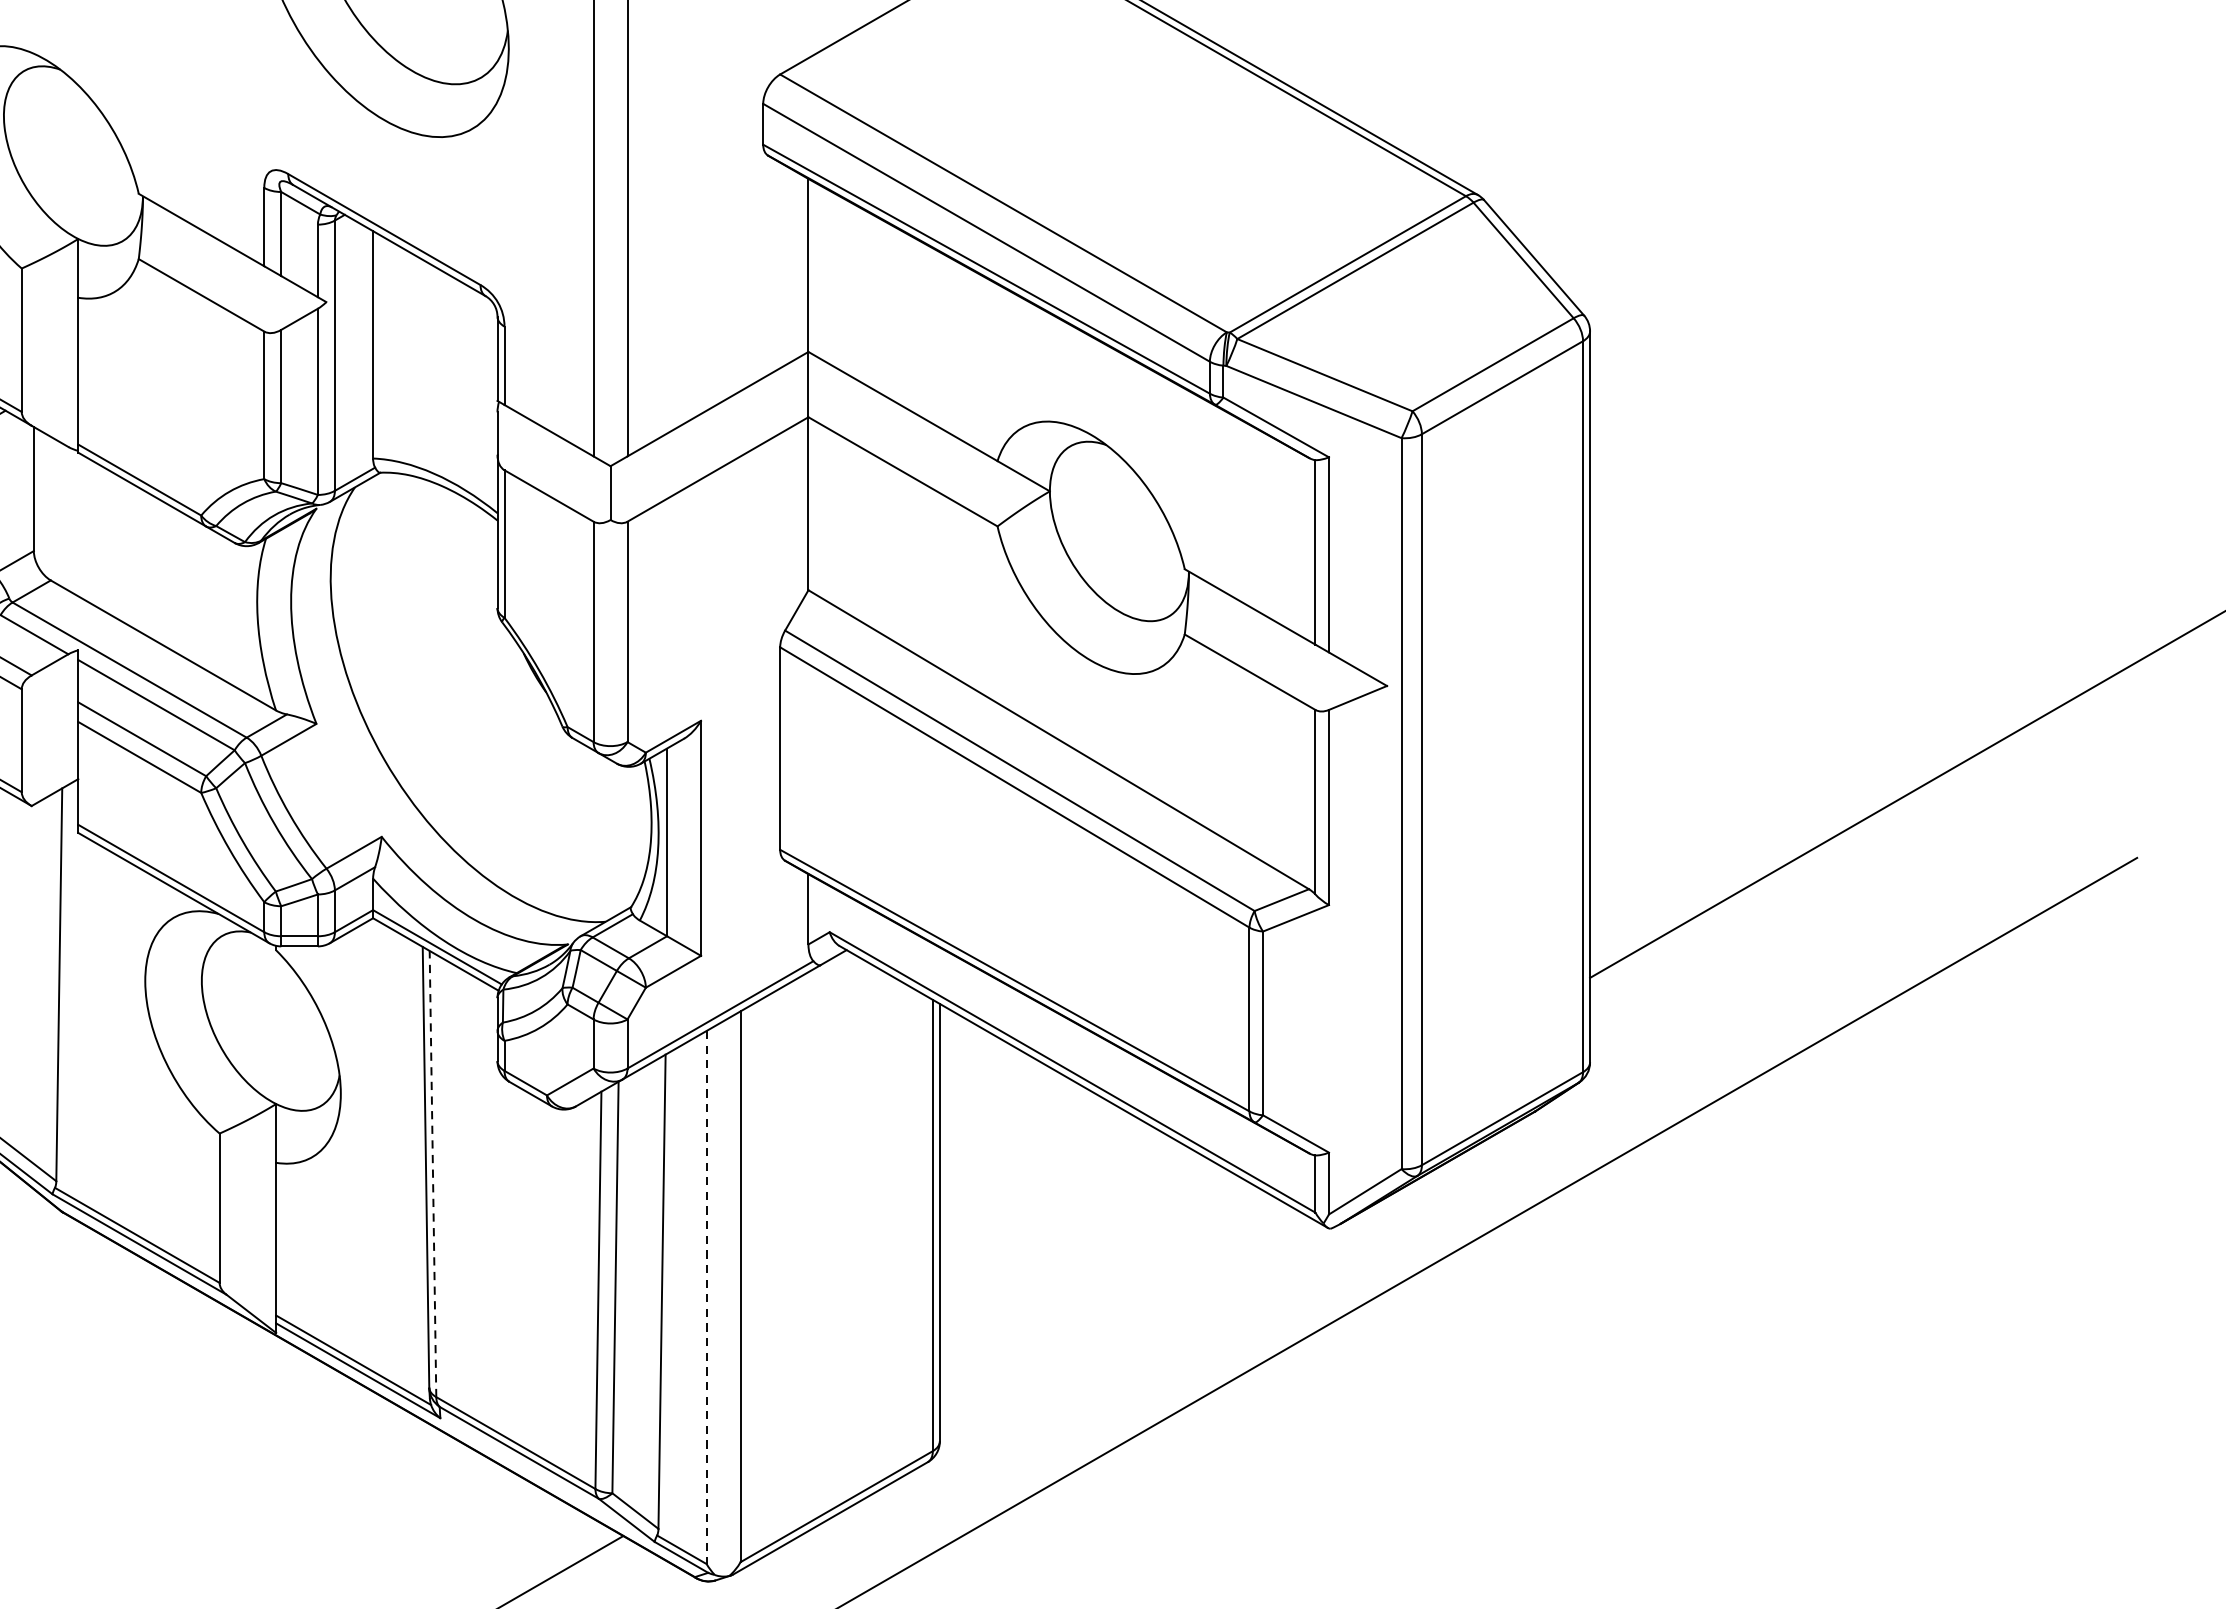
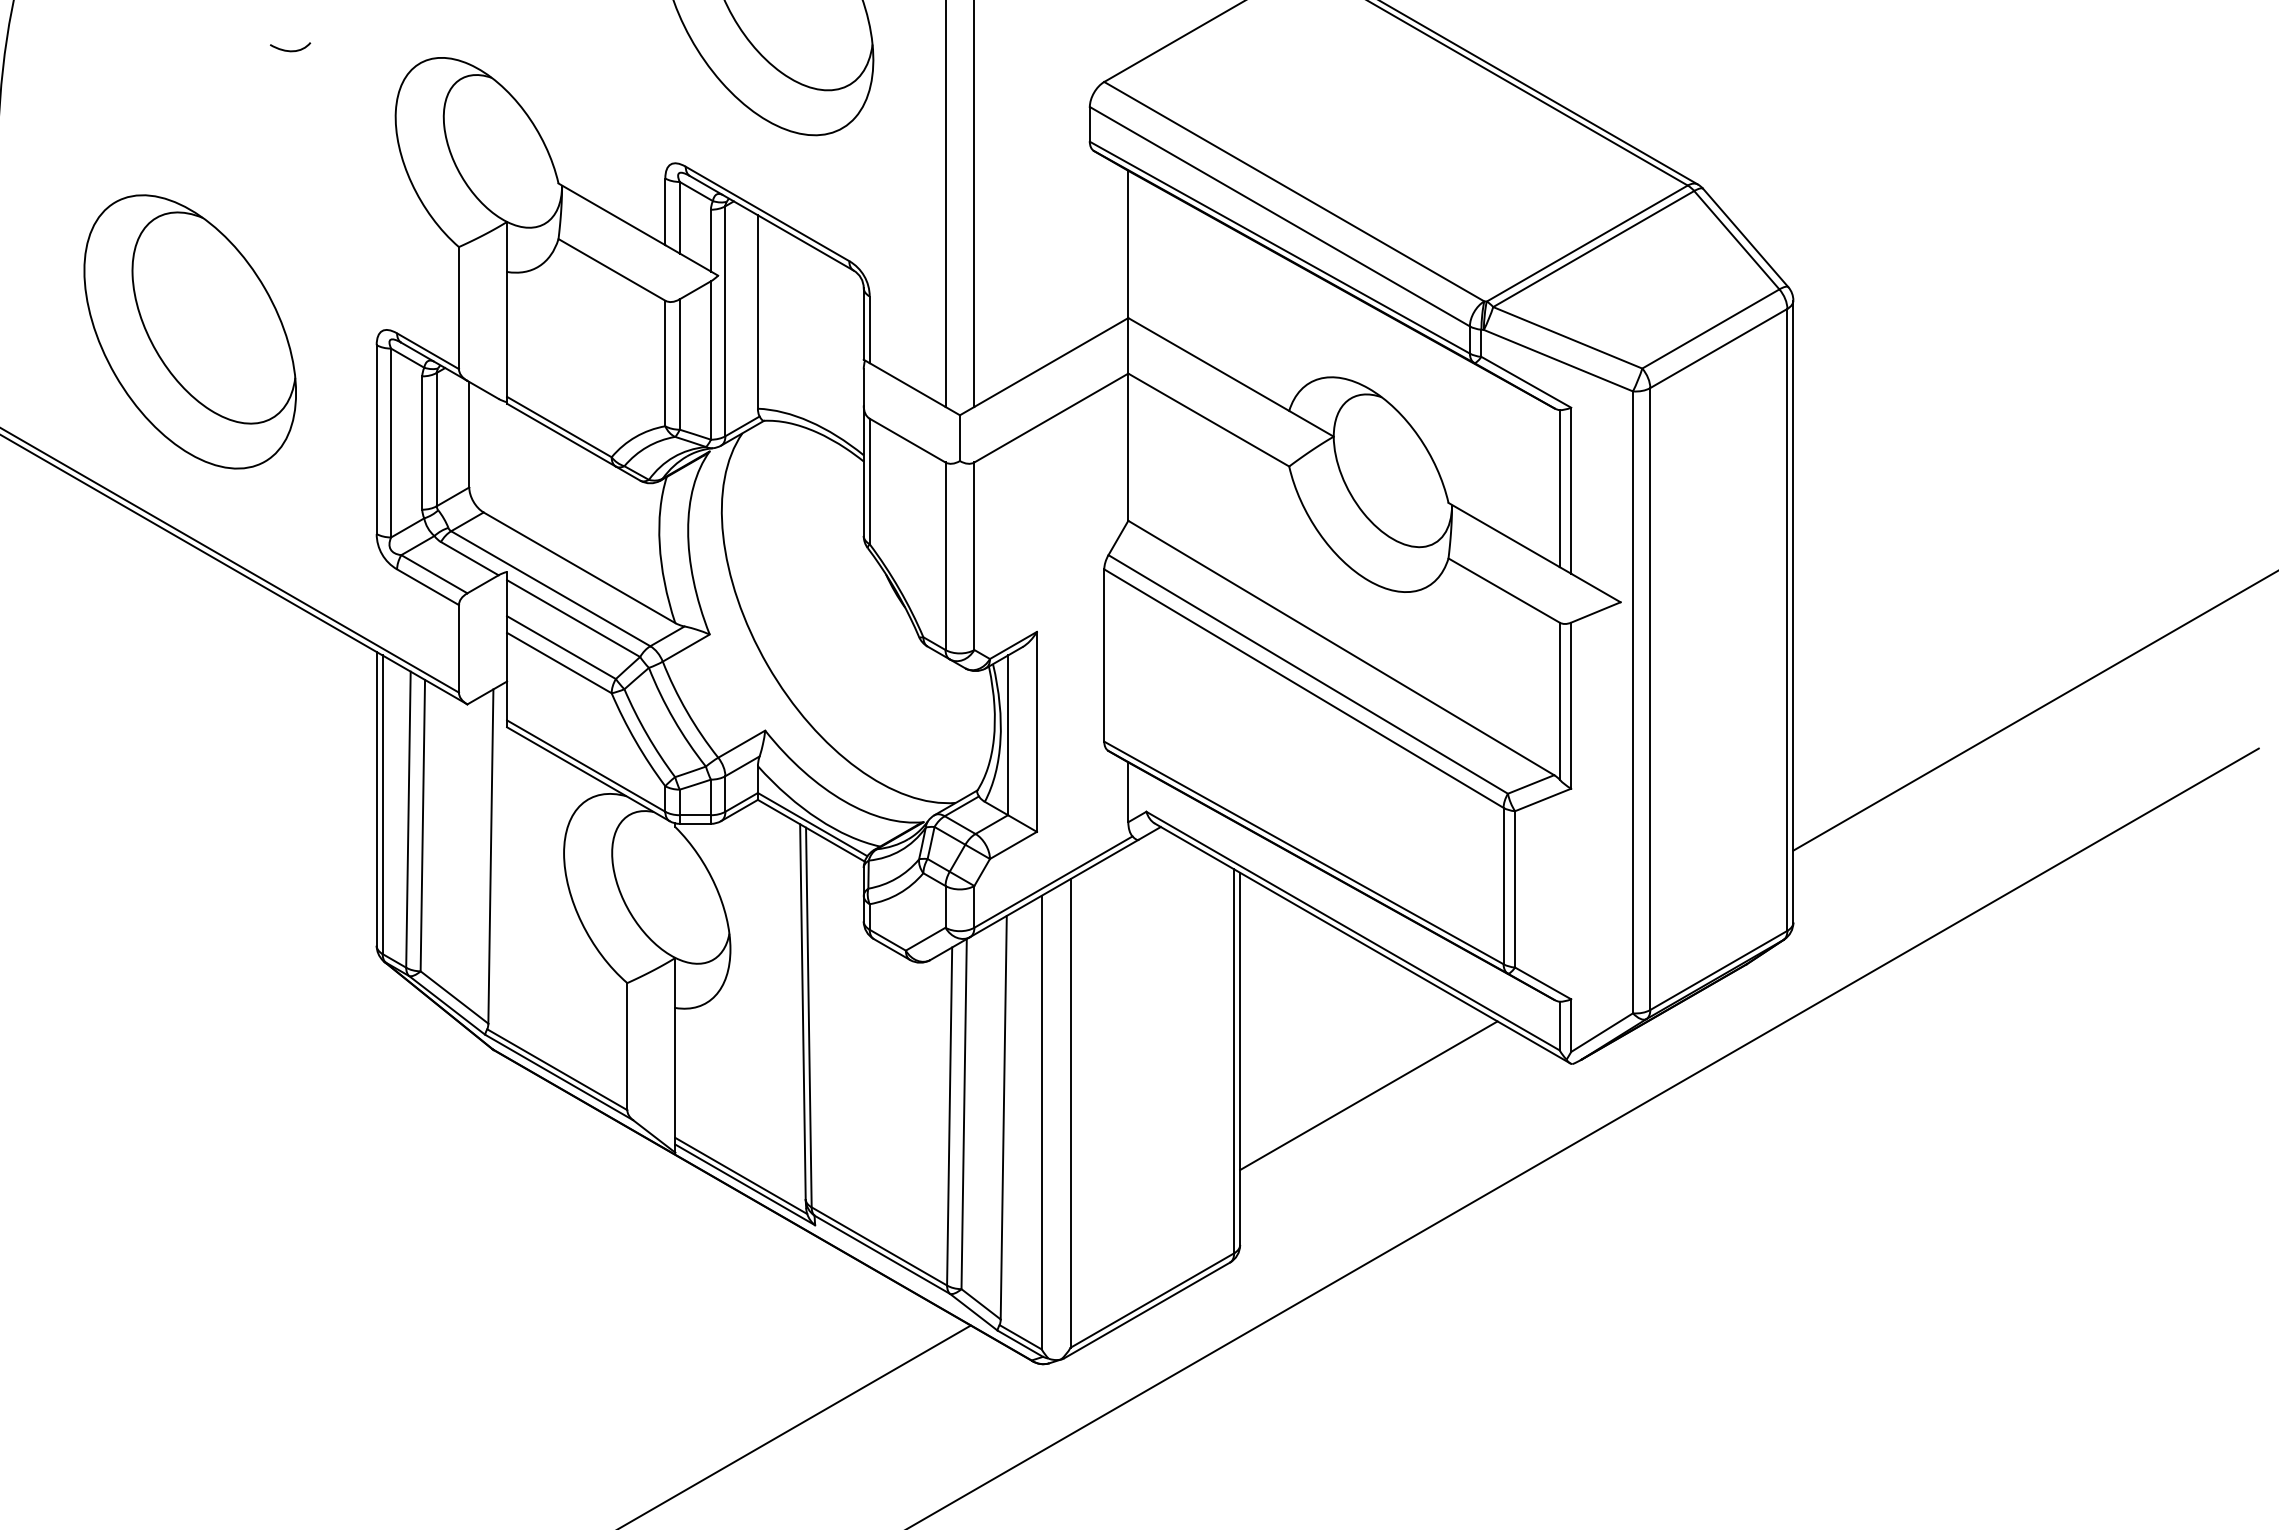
line: (432, 1174) -> (808, 1017), dashed -> solid
line: (1090, 1265) -> (1368, 1095), added
line: (706, 1297) -> (1041, 1122), dashed -> solid

